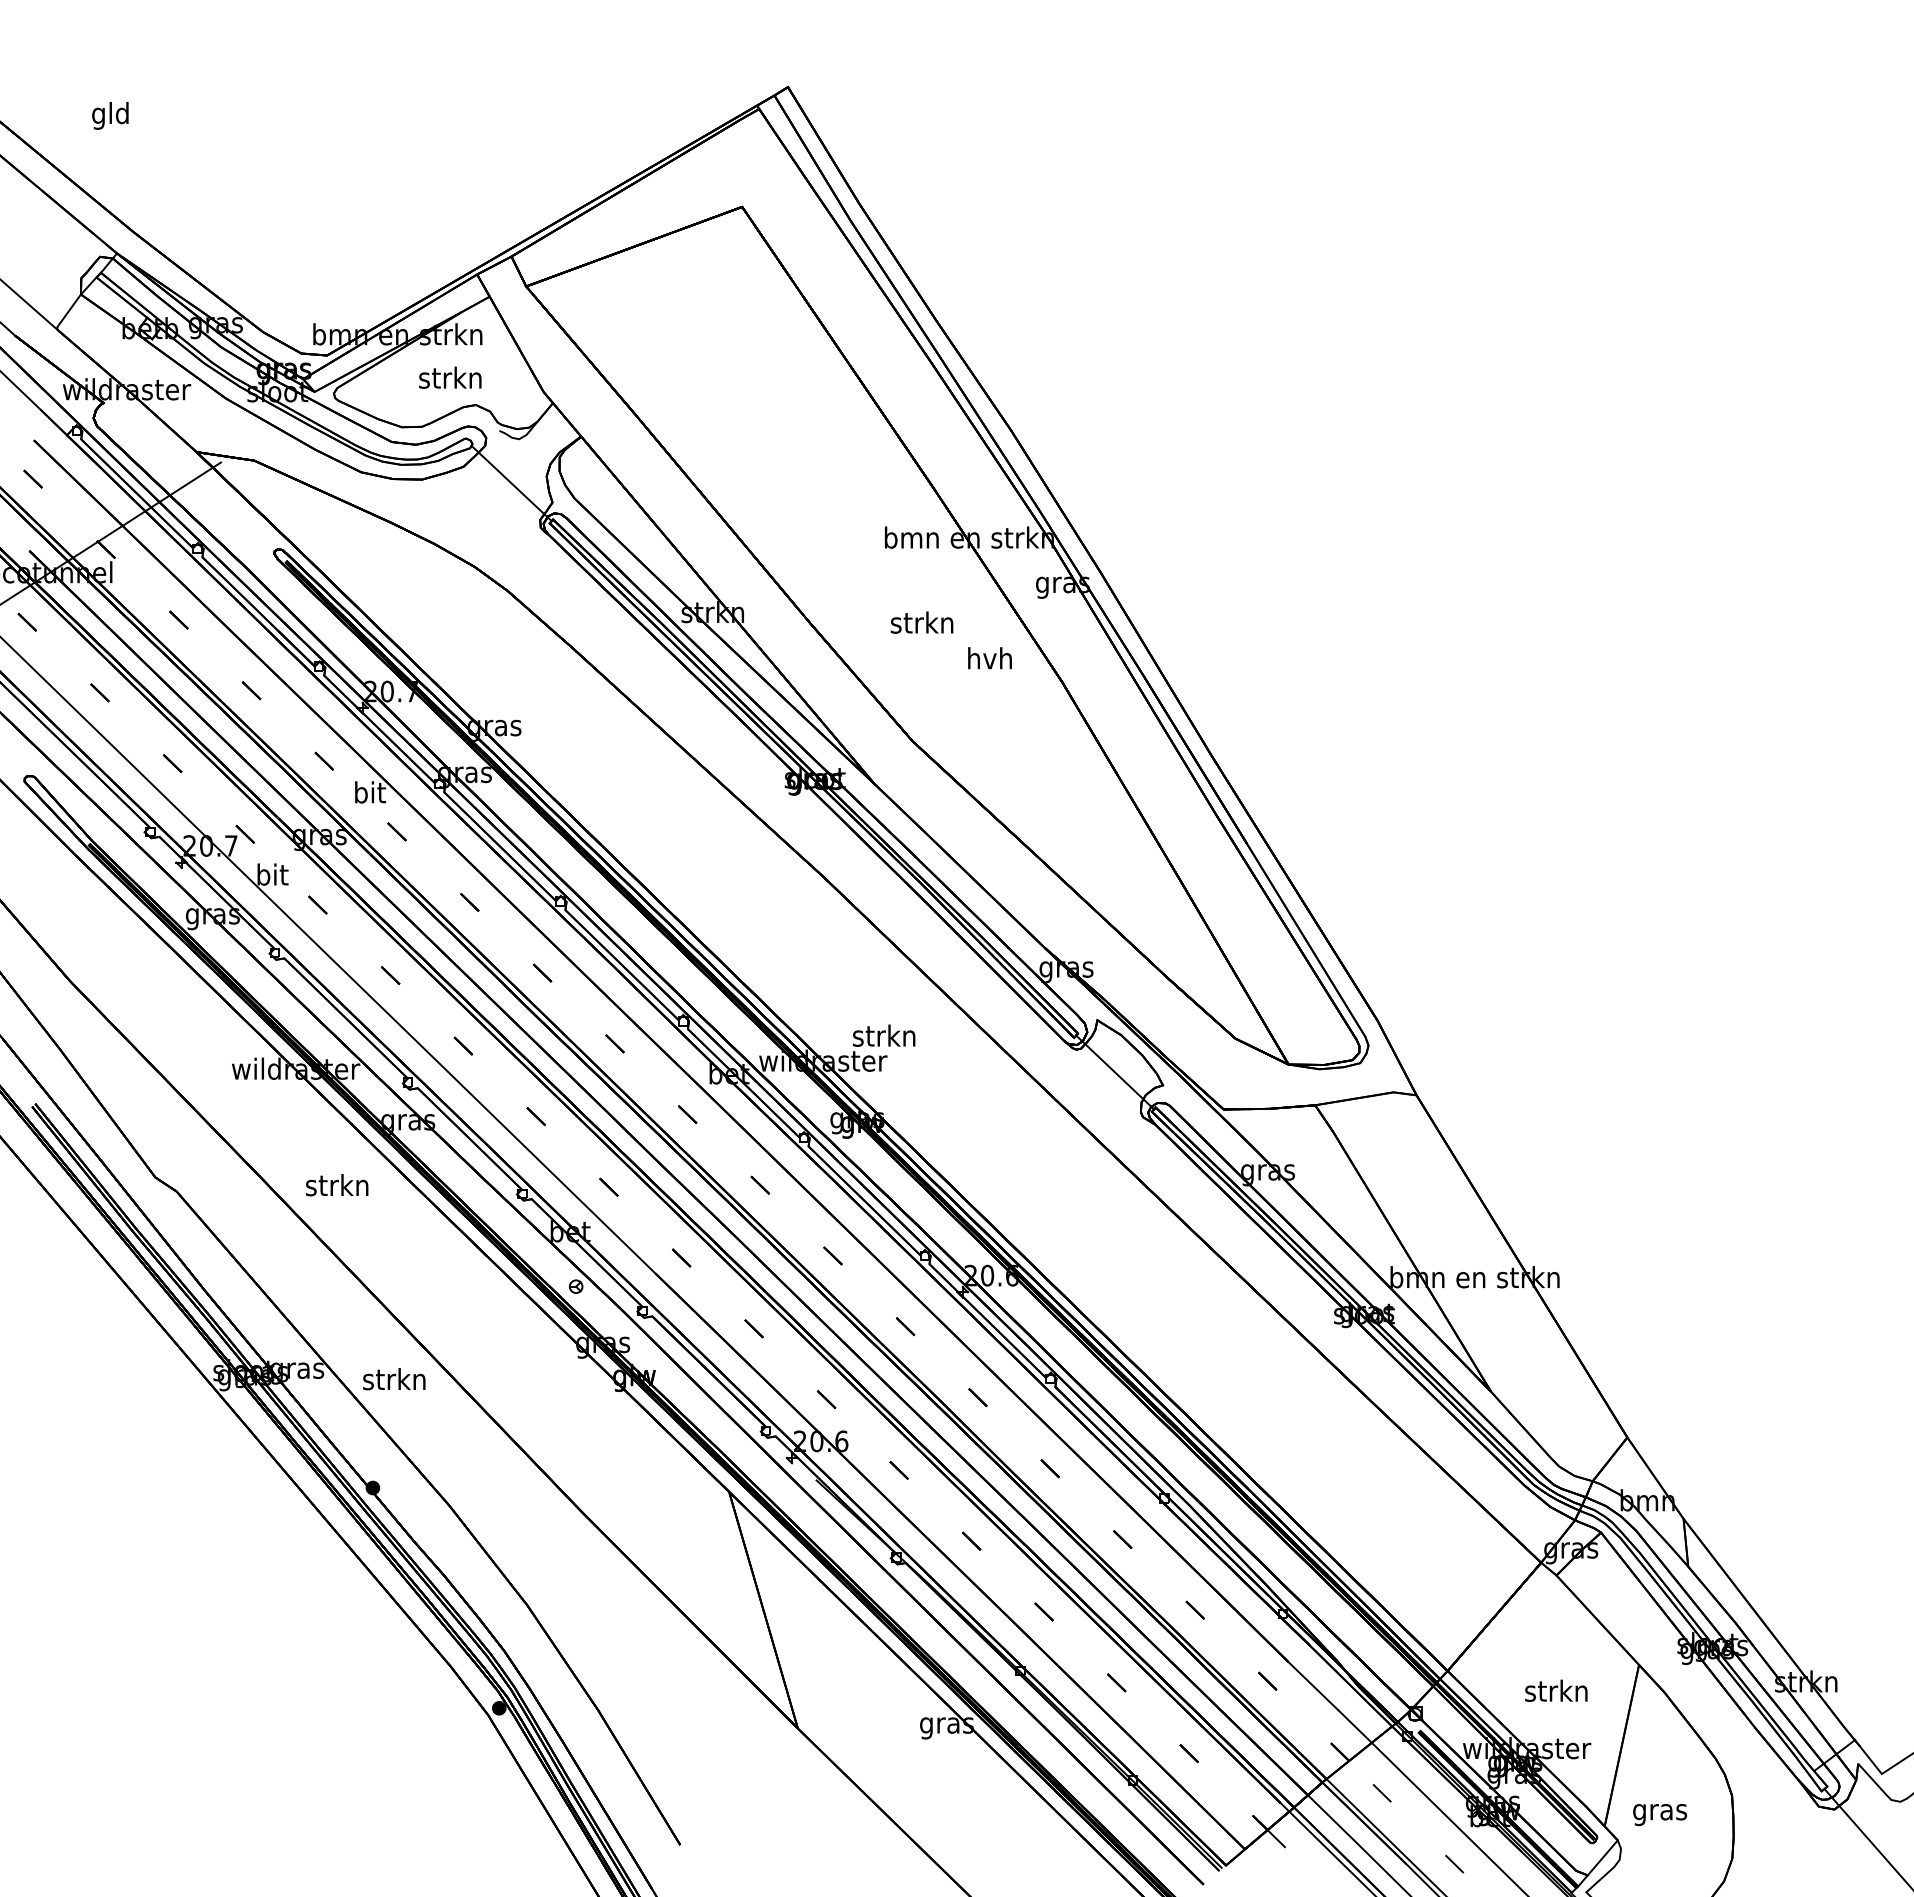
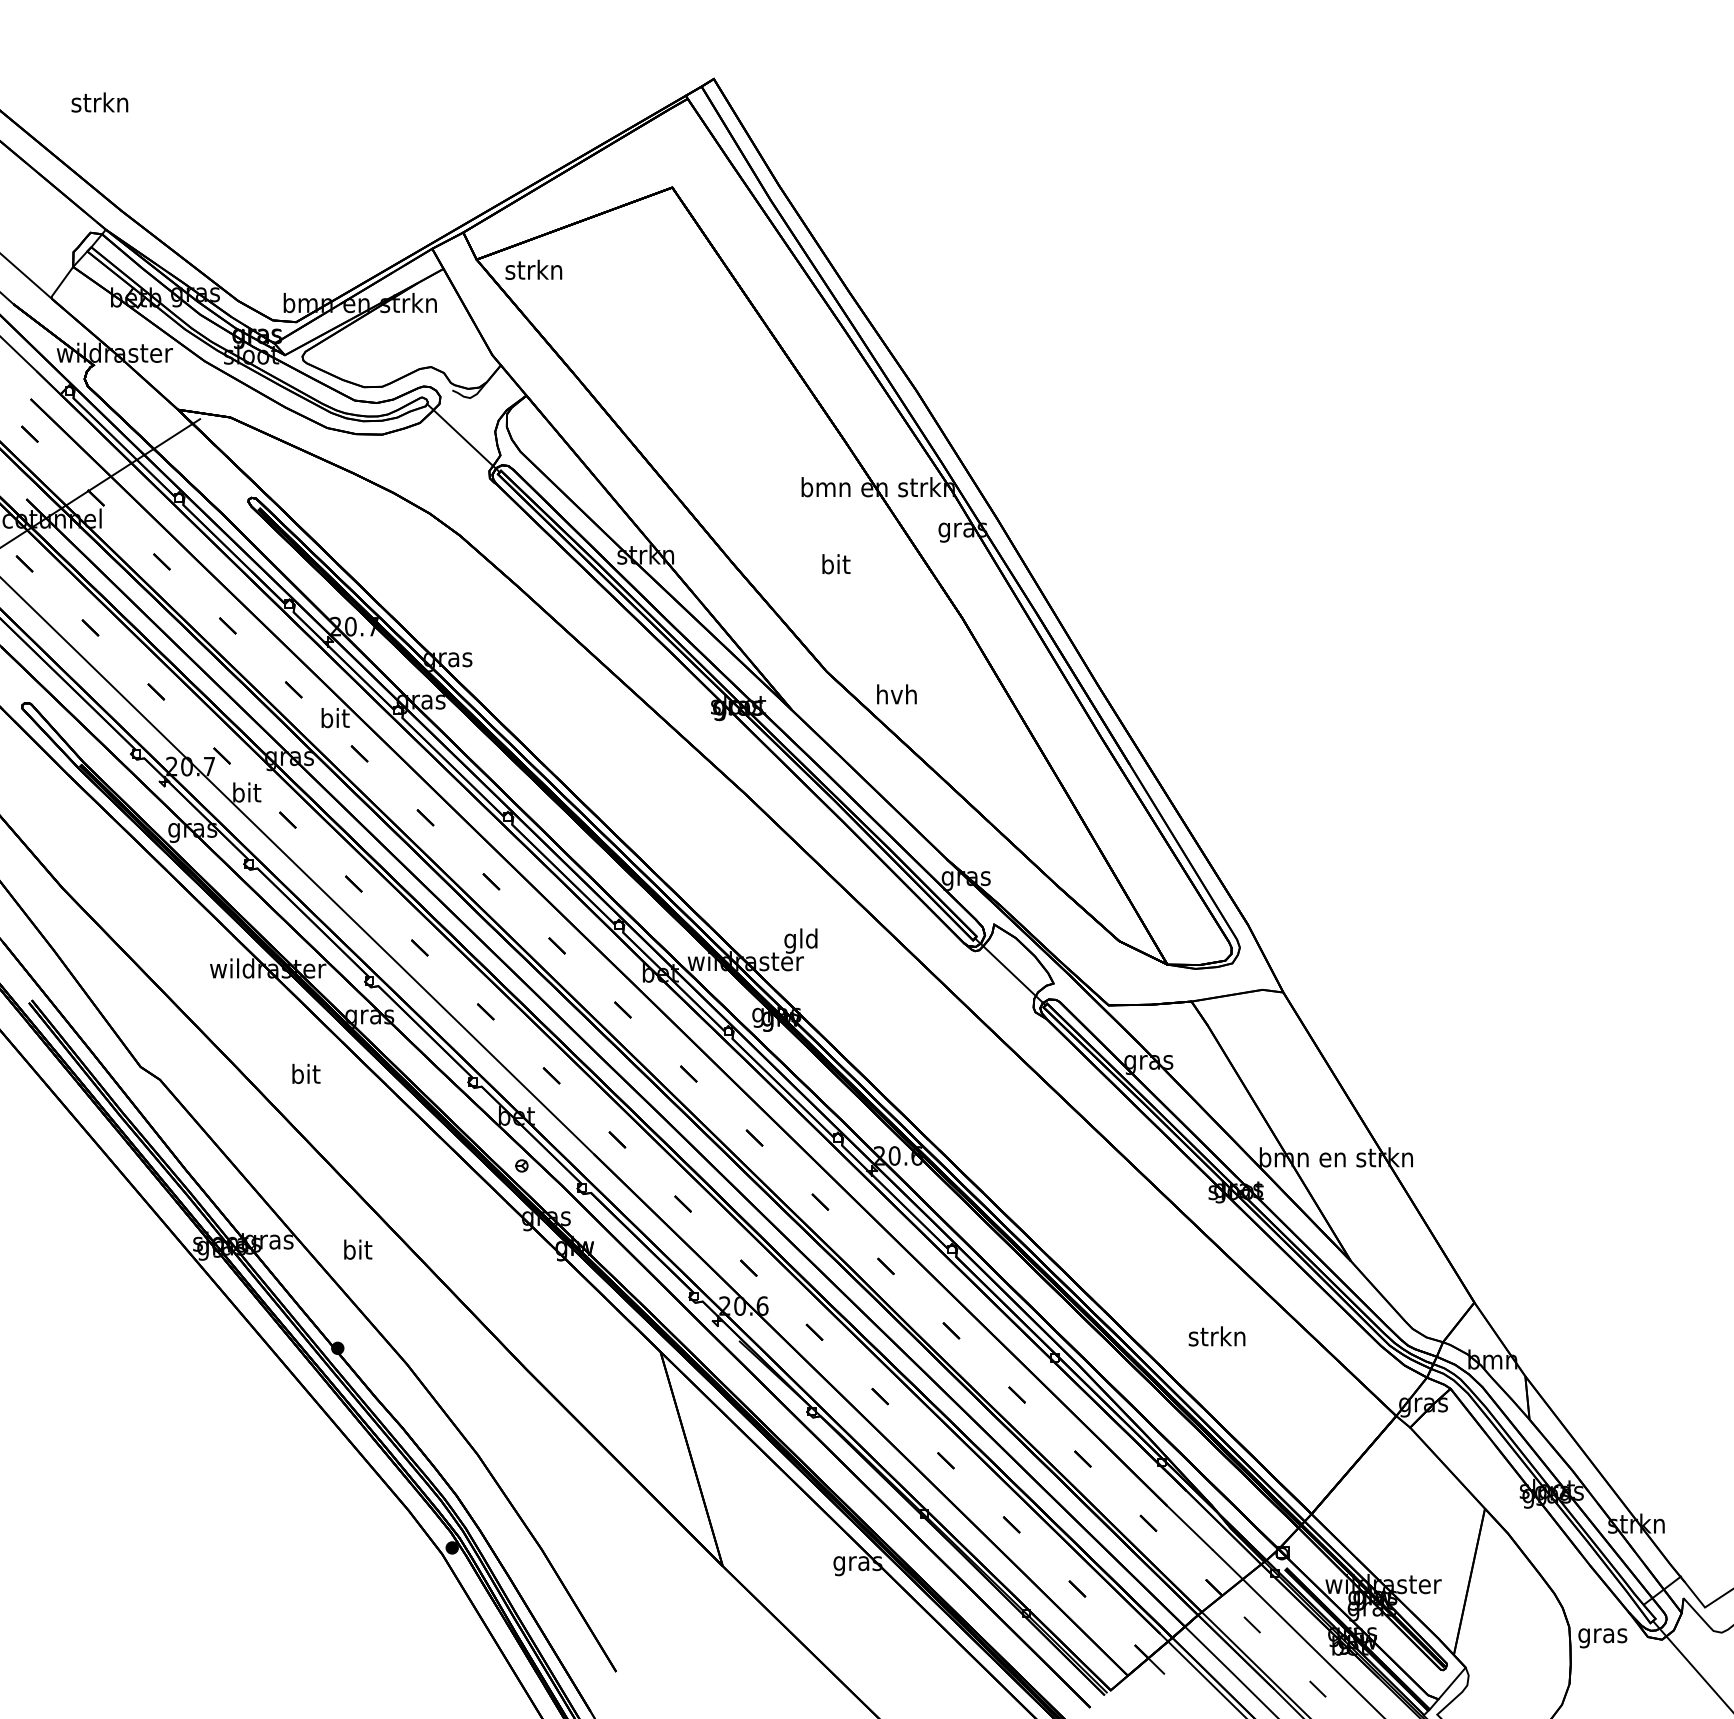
text: (110, 115) -> (99, 104), gld -> strkn
text: (450, 377) -> (534, 269), moved
text: (921, 622) -> (834, 564), strkn -> bit
text: (989, 658) -> (896, 694), moved
text: (883, 1038) -> (800, 941), strkn -> gld
text: (337, 1185) -> (305, 1074), strkn -> bit
text: (394, 1379) -> (357, 1250), strkn -> bit
text: (1556, 1690) -> (1217, 1336), moved
text: (1660, 1815) -> (1603, 1638), moved

